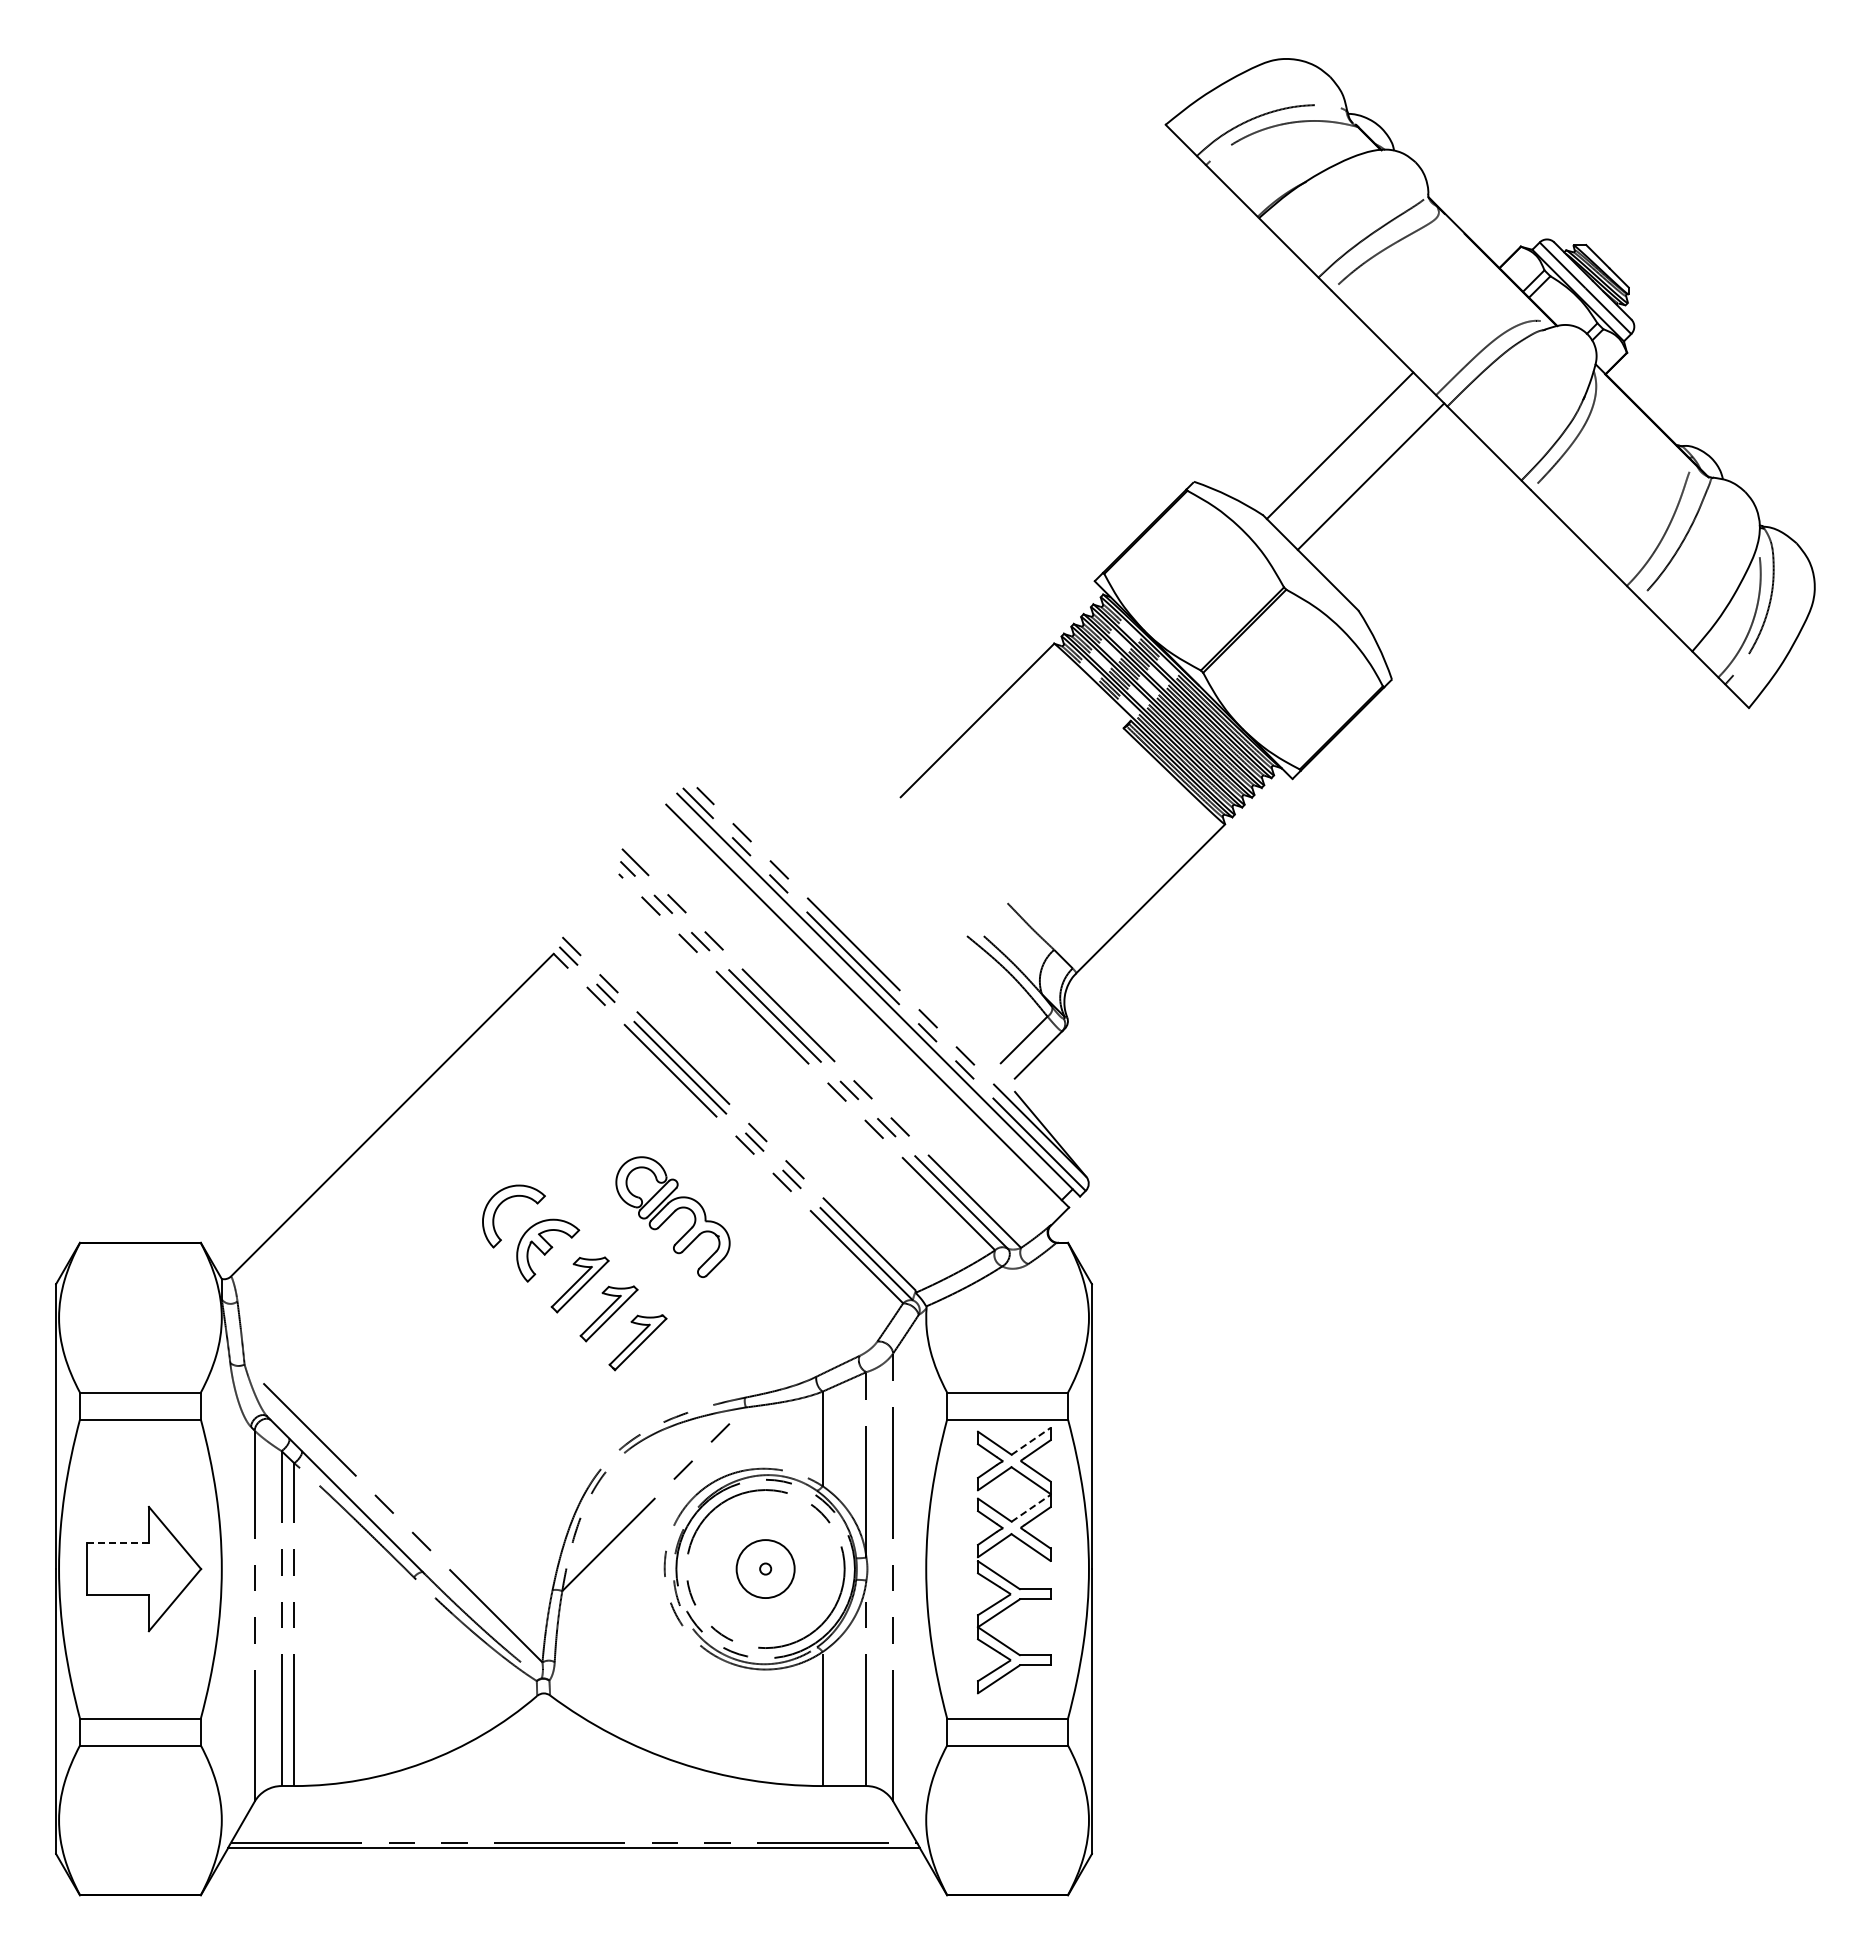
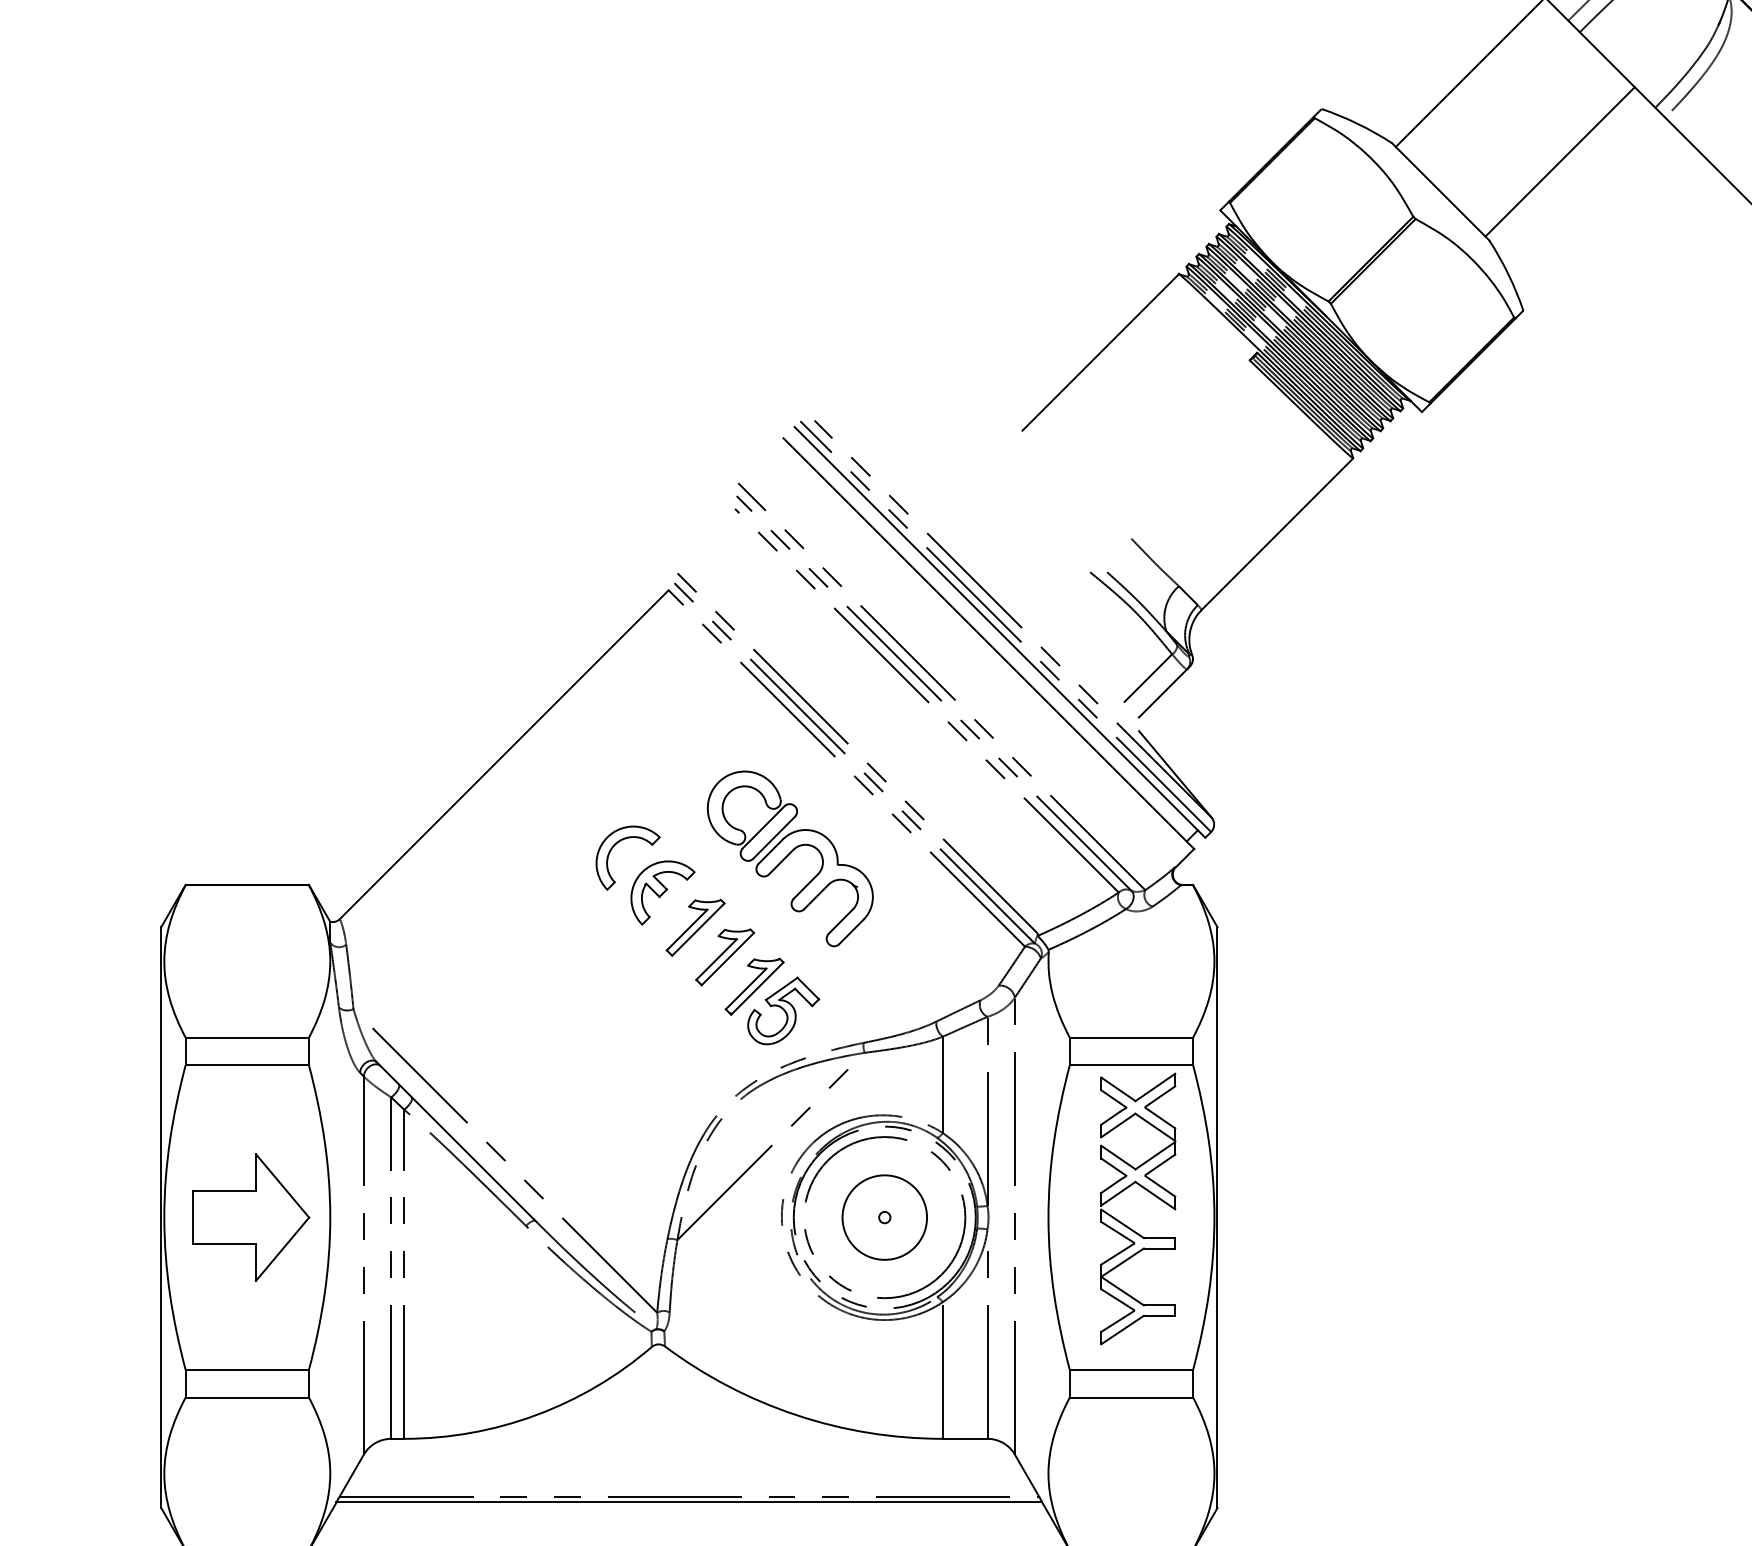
line: (1370, 476) -> (1559, 161), moved
part: (672, 1216) -> (789, 858), size x1.43
part: (666, 1365) -> (783, 1010), added
line: (1031, 1441) -> (1155, 1087), dashed -> solid
line: (1031, 1508) -> (1155, 1155), dashed -> solid
line: (118, 1543) -> (224, 1191), dashed -> solid
circle: (765, 1568) -> (884, 1217), size x1.43

